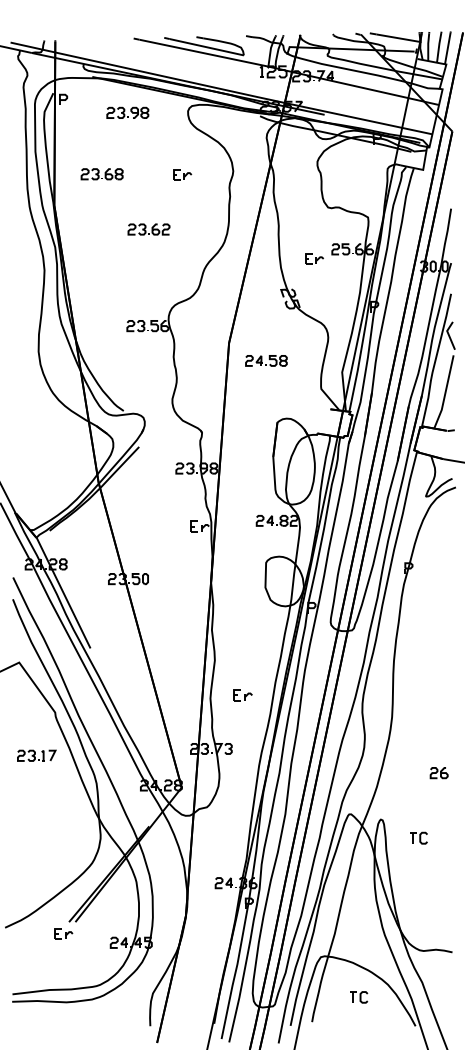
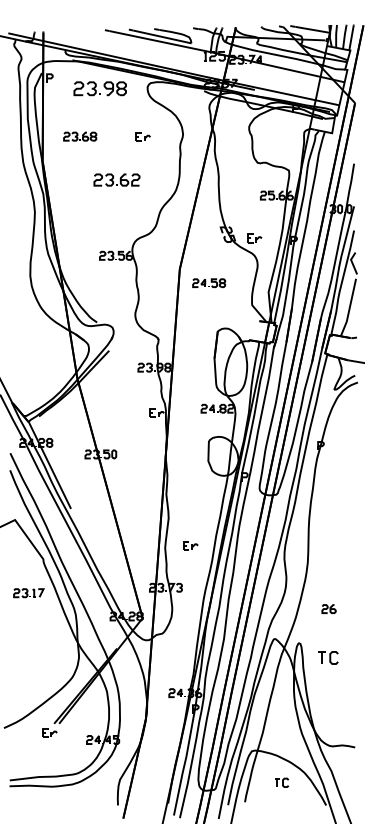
part: (127, 112) -> (100, 88), size x1.6
part: (148, 229) -> (116, 180), size x1.4
part: (314, 258) -> (254, 238), moved
part: (438, 773) -> (328, 609), moved
part: (418, 837) -> (328, 657), size x1.4

